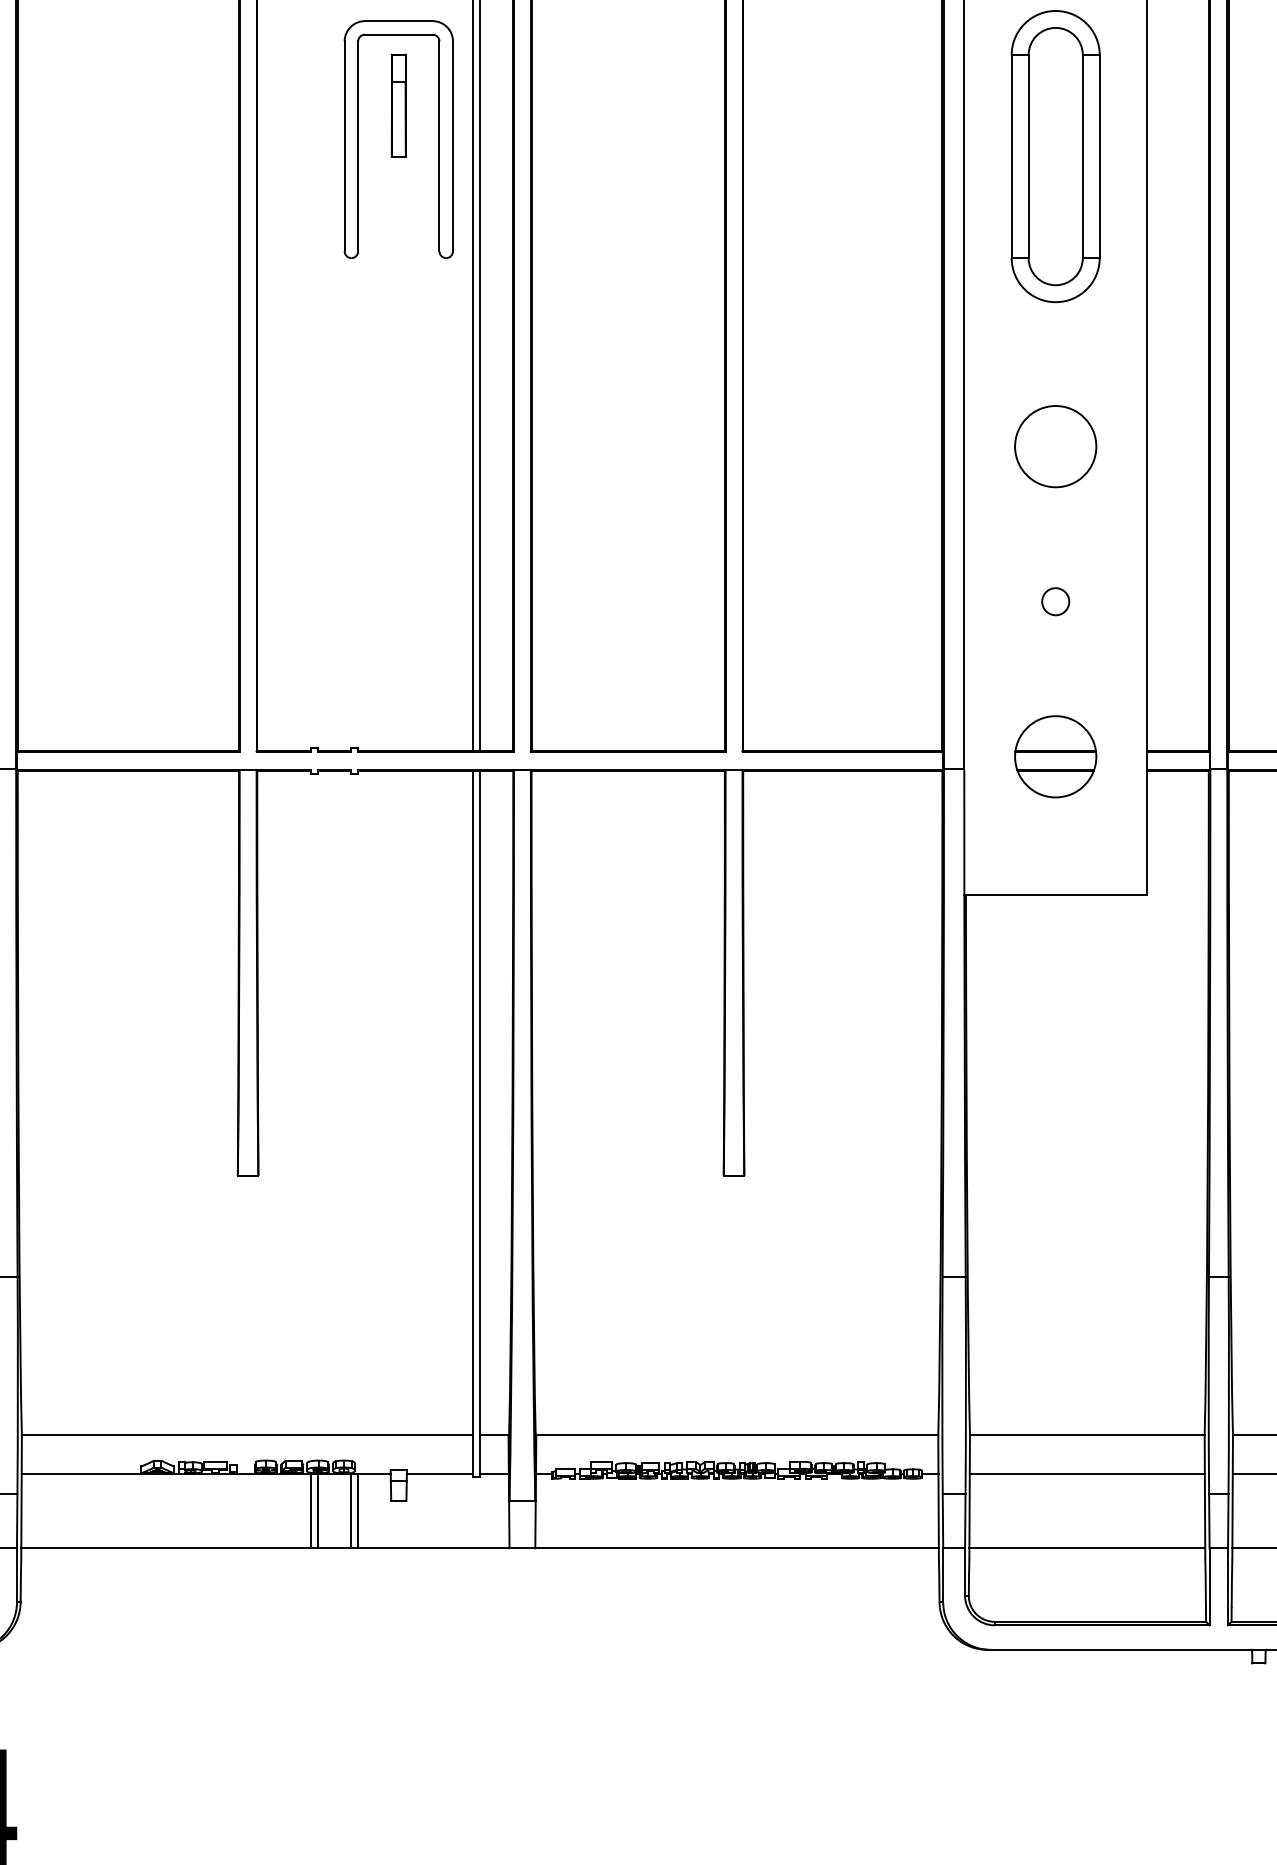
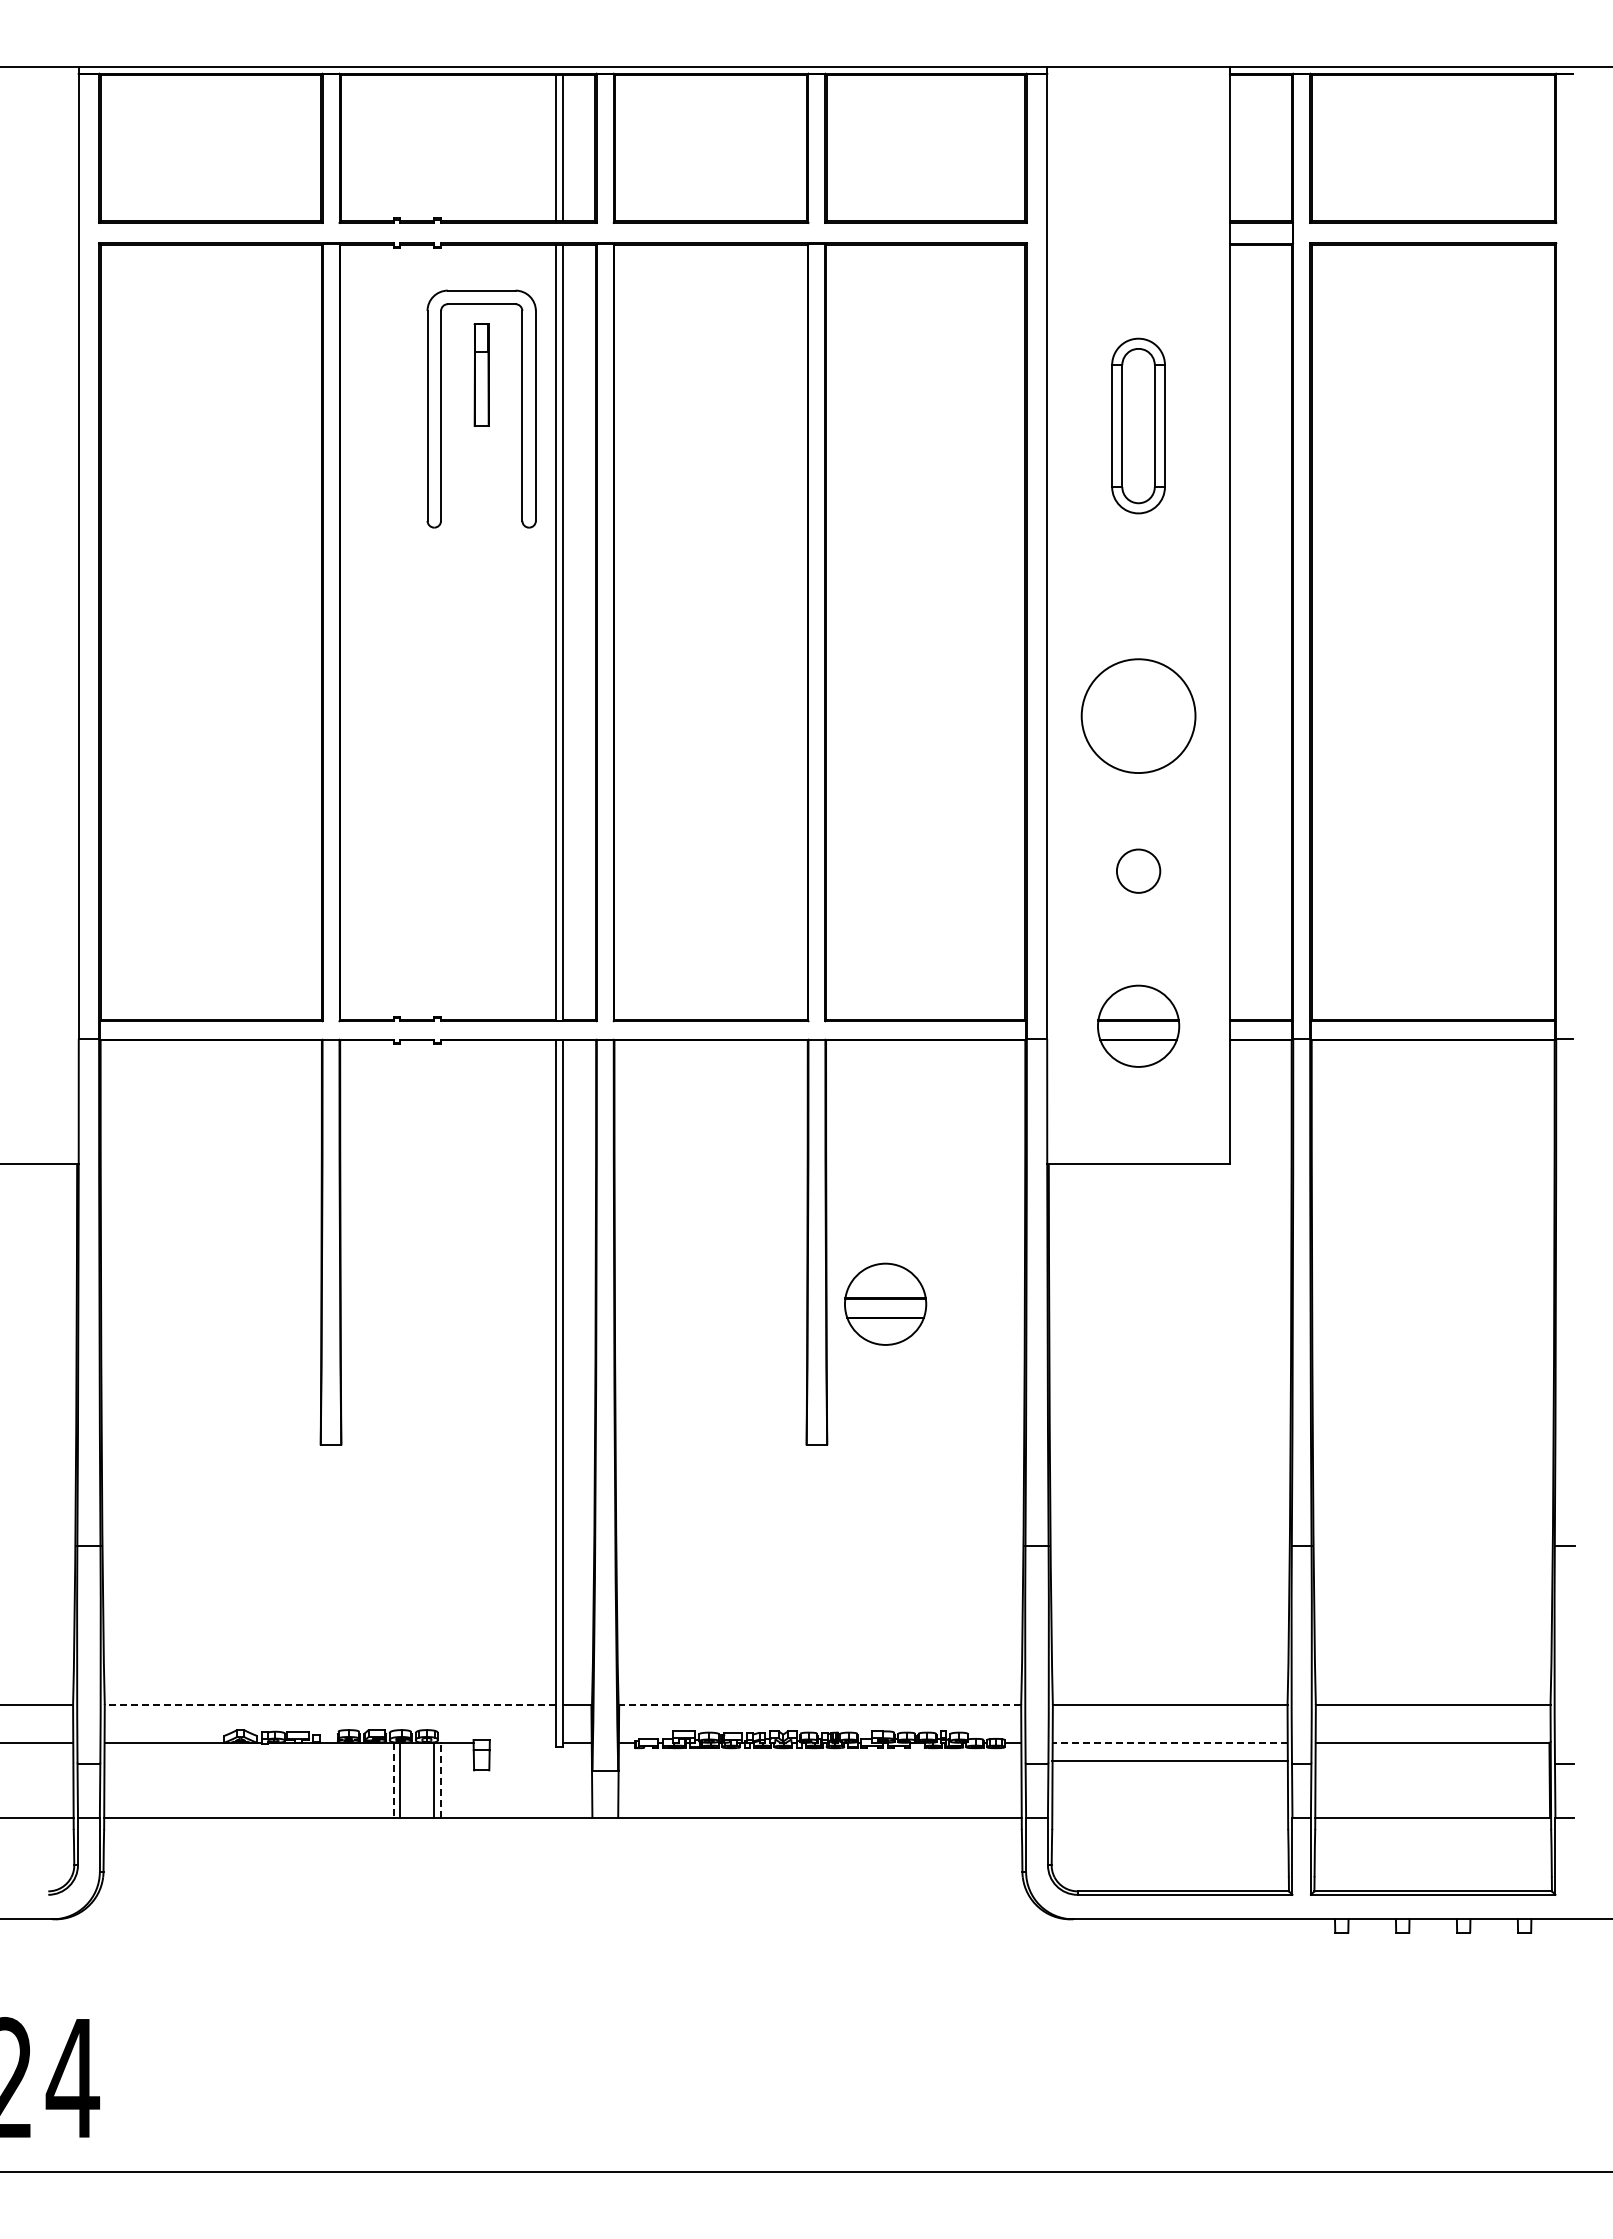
part: (1055, 156) -> (1138, 425), size x0.6
circle: (1055, 446) -> (1138, 715), size x1.4
circle: (1055, 601) -> (1138, 870), size x1.6
part: (802, 1034) -> (885, 1303), added
line: (247, 1435) -> (330, 1704), solid -> dashed
line: (737, 1435) -> (820, 1704), solid -> dashed
line: (439, 1474) -> (522, 1743), removed
line: (1087, 1474) -> (1170, 1743), solid -> dashed
line: (358, 1510) -> (441, 1779), solid -> dashed
line: (310, 1511) -> (393, 1780), solid -> dashed
line: (1087, 1548) -> (1170, 1760), moved

